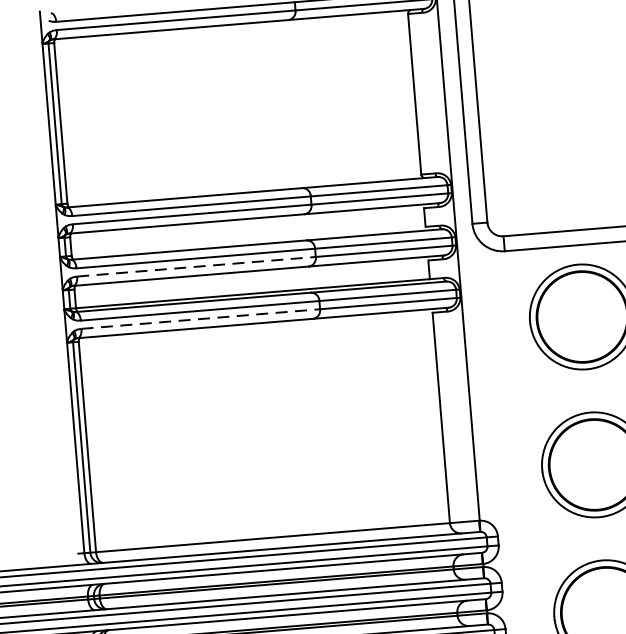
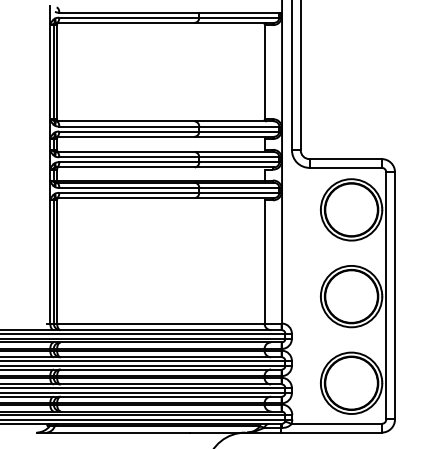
line: (196, 267) -> (129, 162), dashed -> solid
line: (201, 318) -> (129, 192), dashed -> solid

